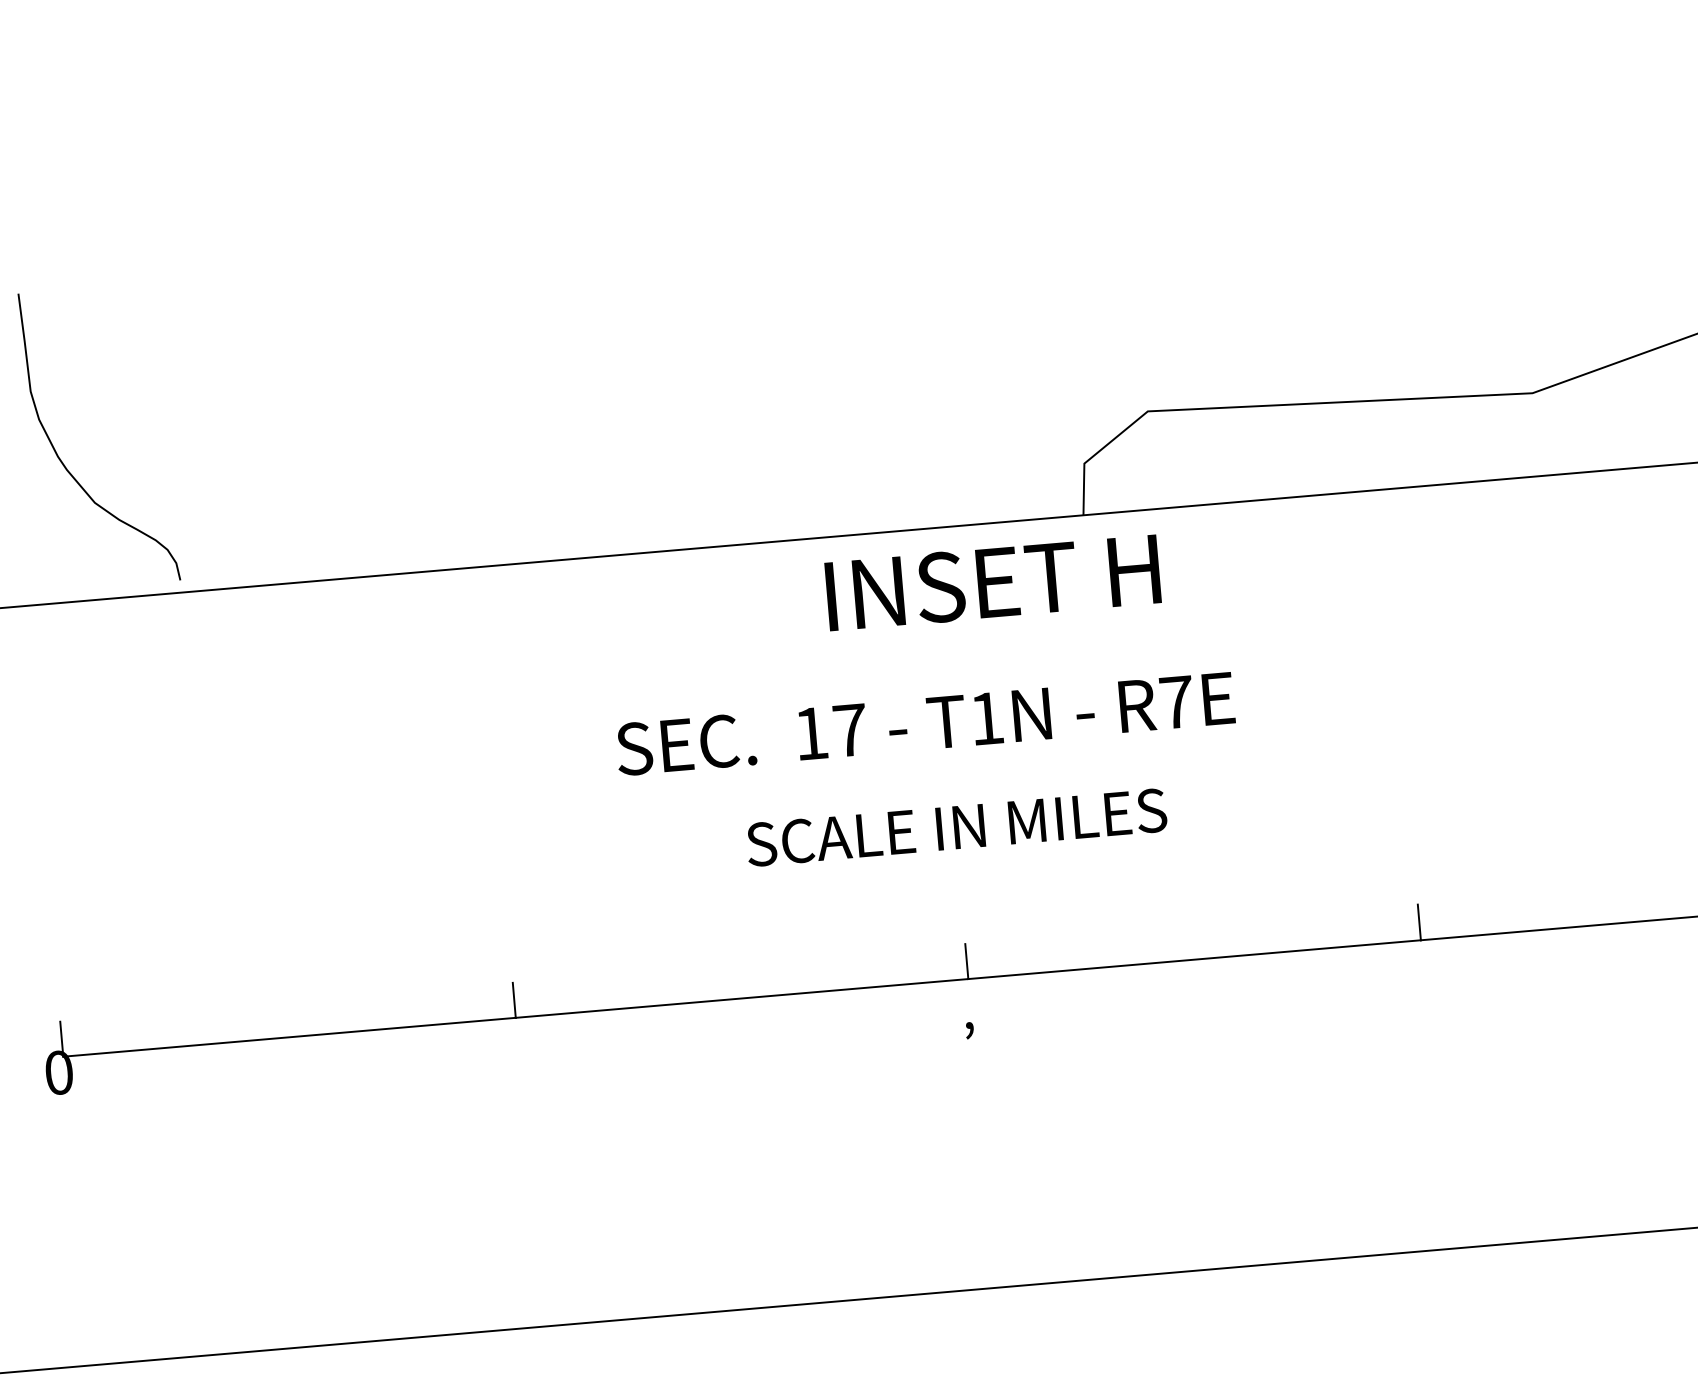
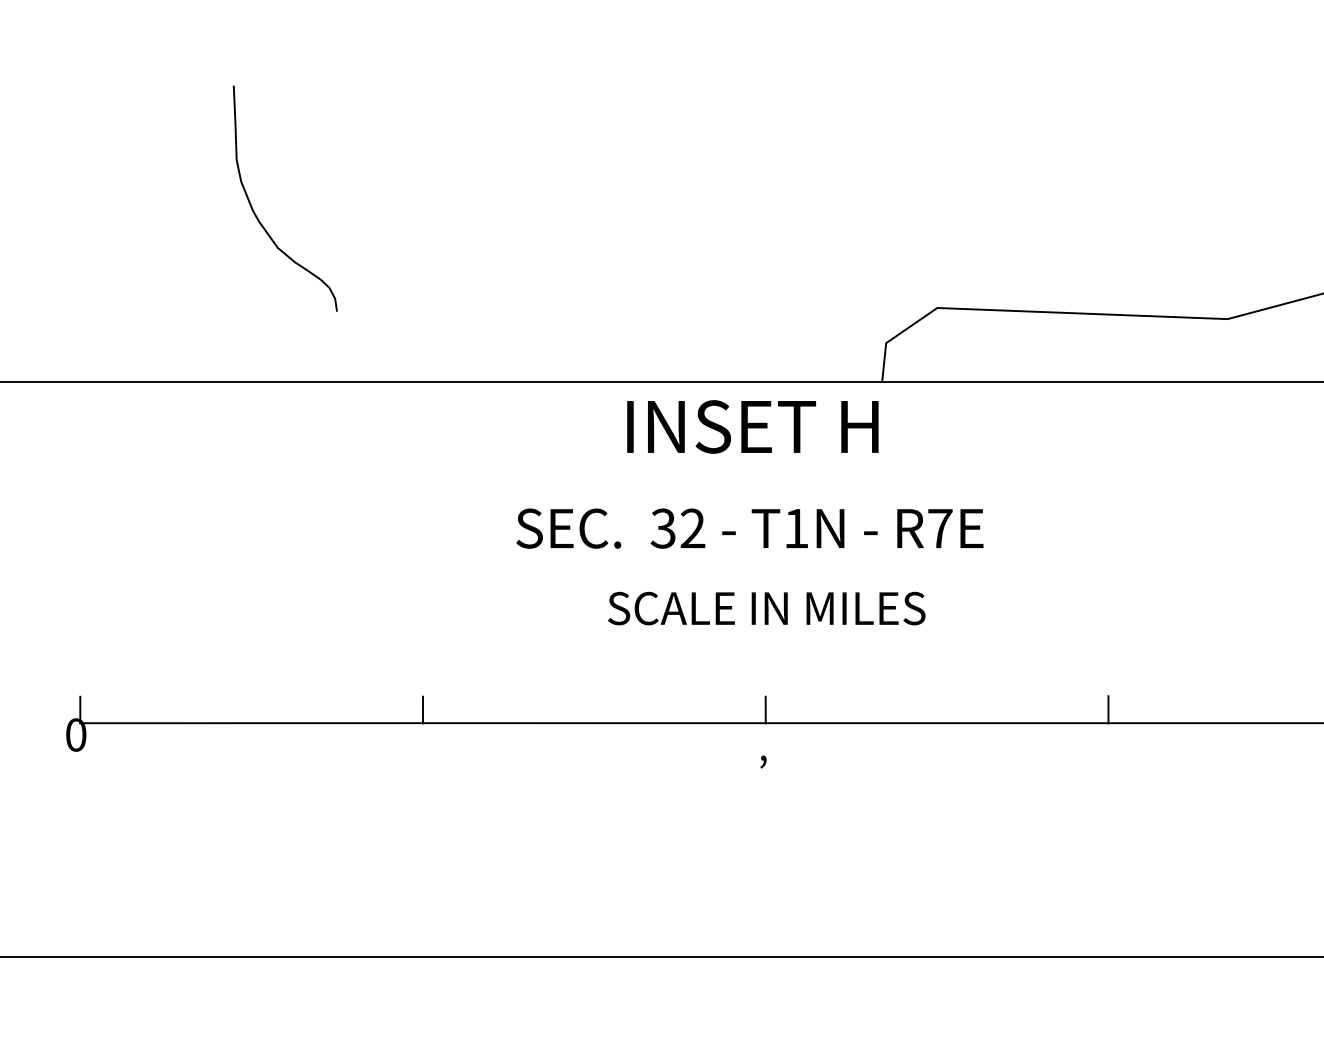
curve: (63, 461) -> (256, 214), moved
text: (992, 582) -> (752, 426), moved
text: (829, 731) -> (677, 528), 17 -> 32

